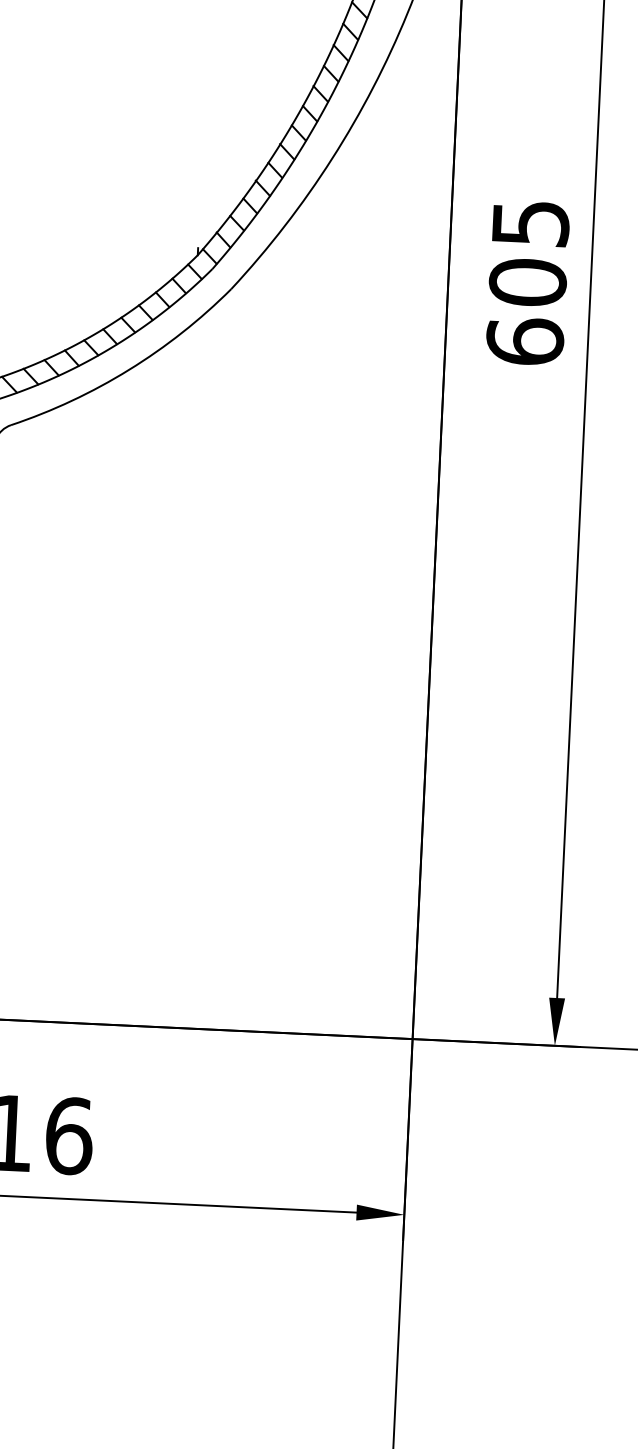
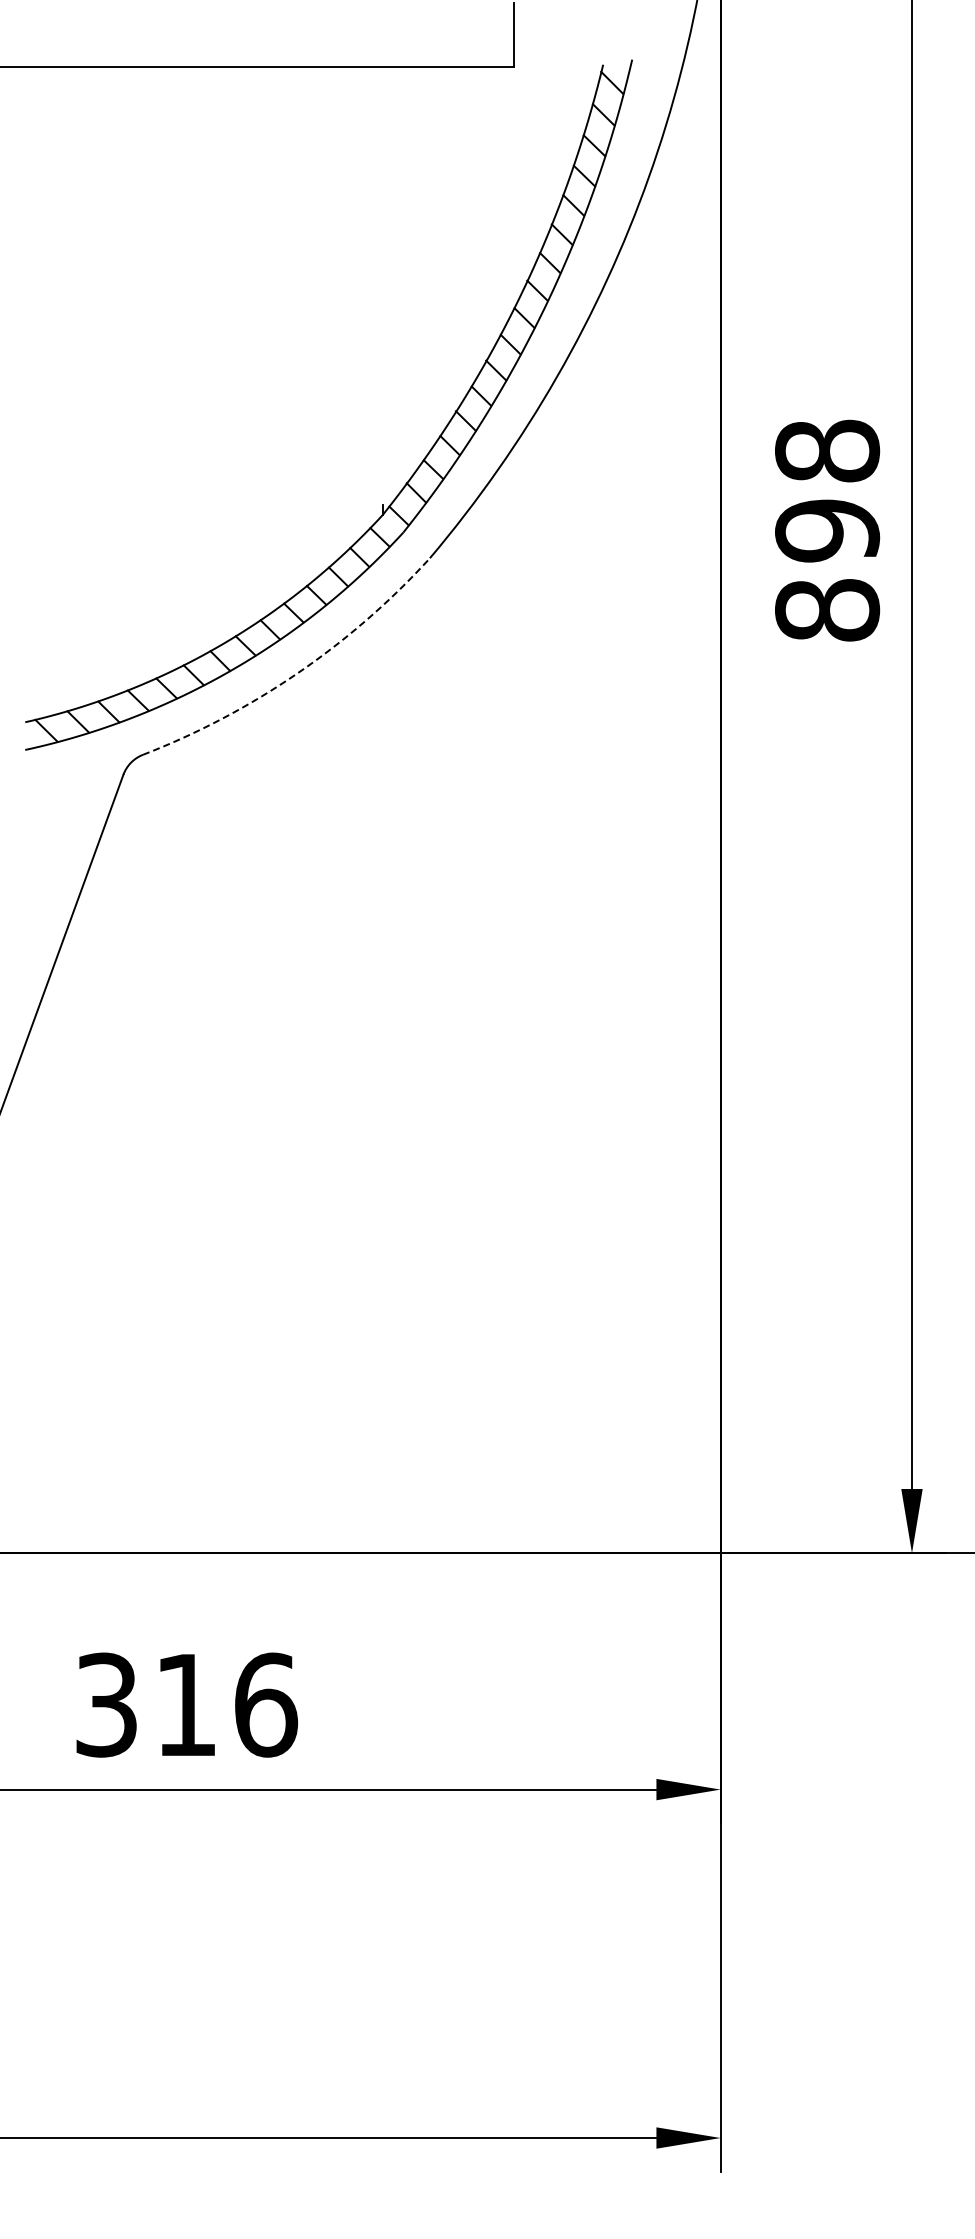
text: (527, 282) -> (827, 530), 605 -> 898
arc: (128, 370) -> (297, 673), solid -> dashed

